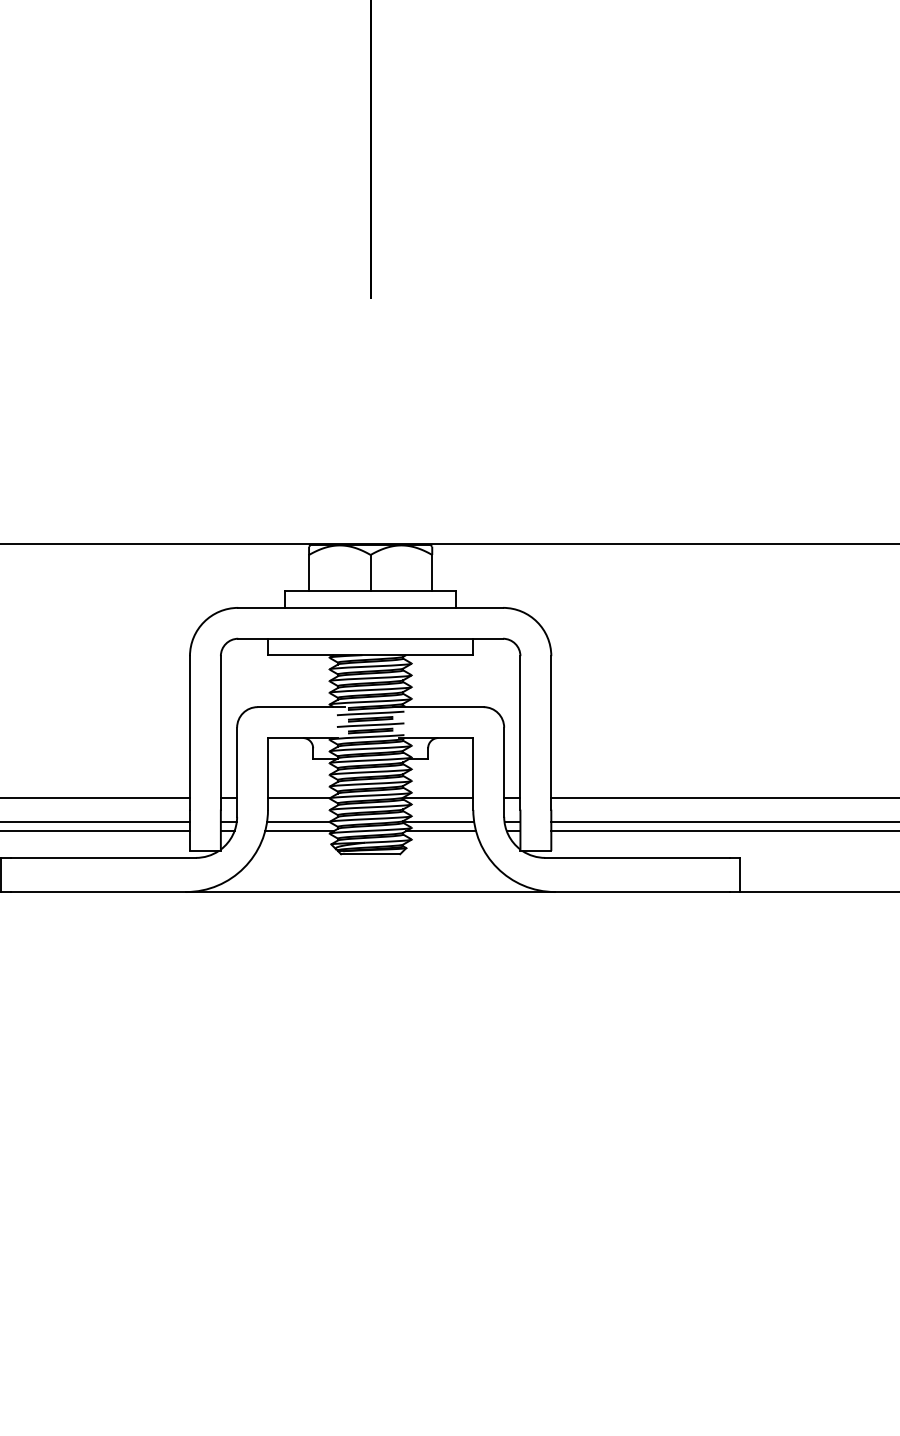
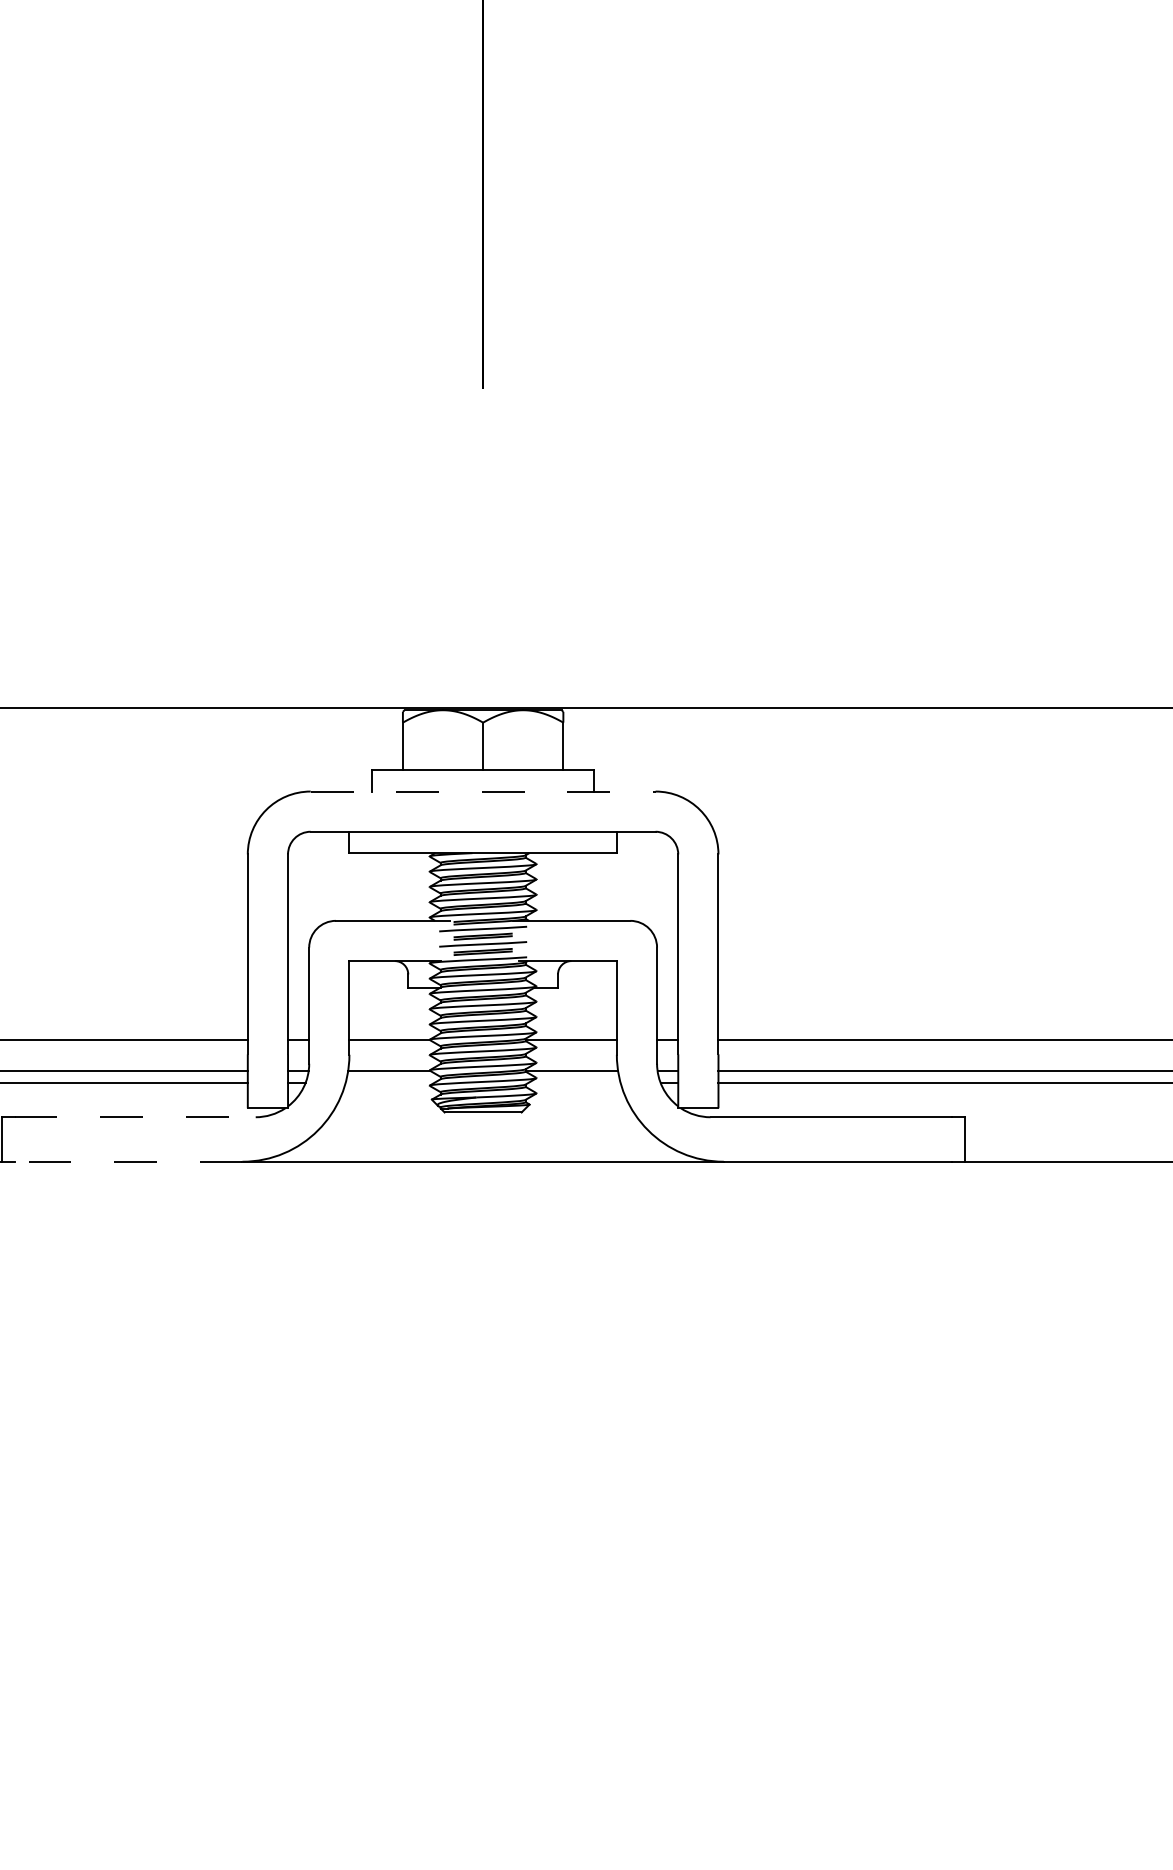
line: (370, 607) -> (483, 791), solid -> dashed
line: (298, 831) -> (389, 1082), removed
line: (440, 831) -> (574, 1082), removed
line: (103, 858) -> (135, 1117), solid -> dashed
line: (98, 891) -> (128, 1161), solid -> dashed

